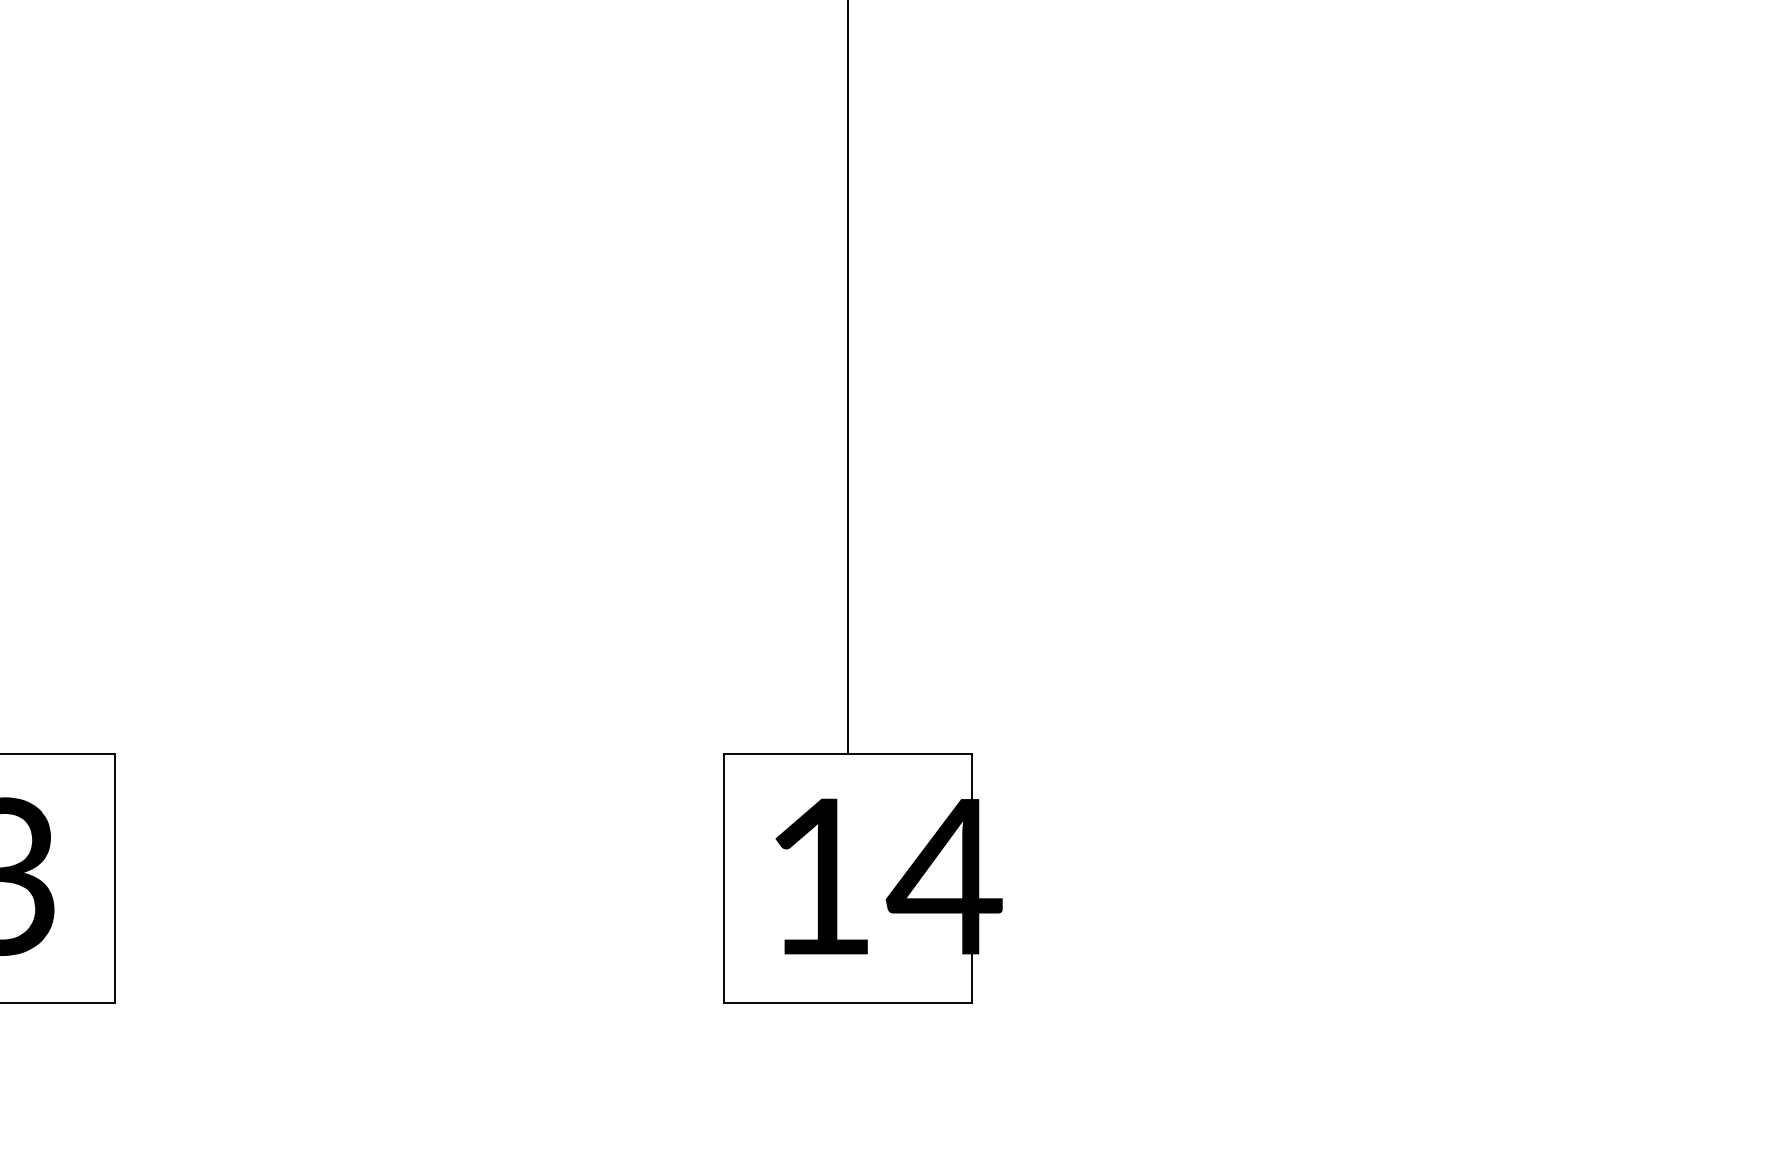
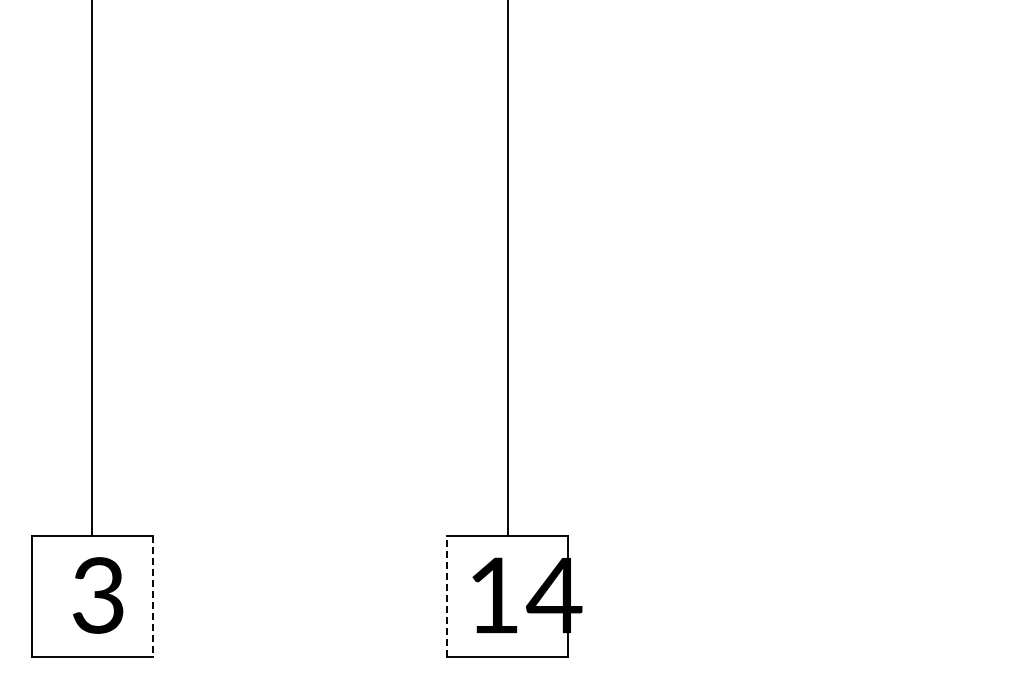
line: (724, 876) -> (447, 595), solid -> dashed
line: (114, 878) -> (152, 596), solid -> dashed

